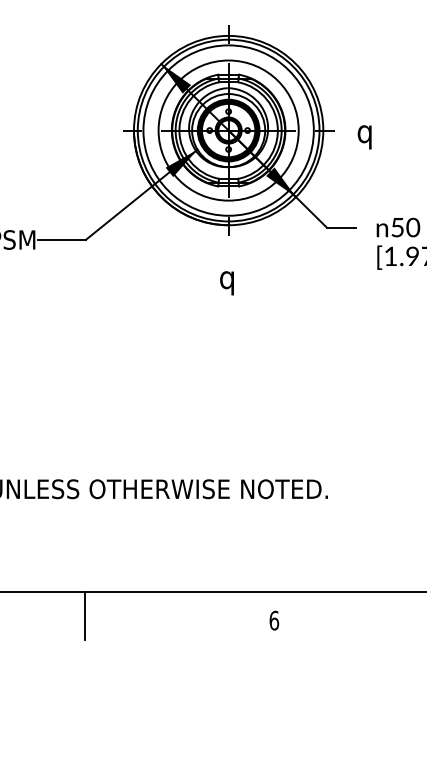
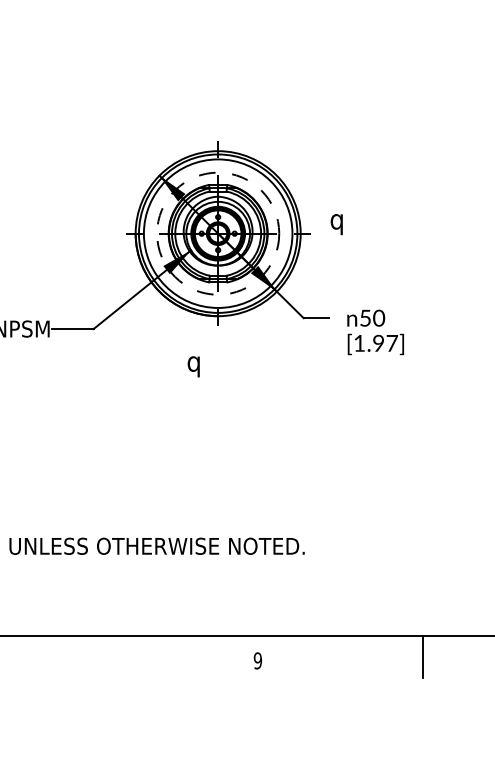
circle: (229, 130) -> (218, 233), solid -> dashed
text: (364, 137) -> (336, 224), moved
text: (226, 282) -> (193, 366), moved
line: (84, 615) -> (92, 656), removed
text: (273, 620) -> (257, 660), 6 -> 9

